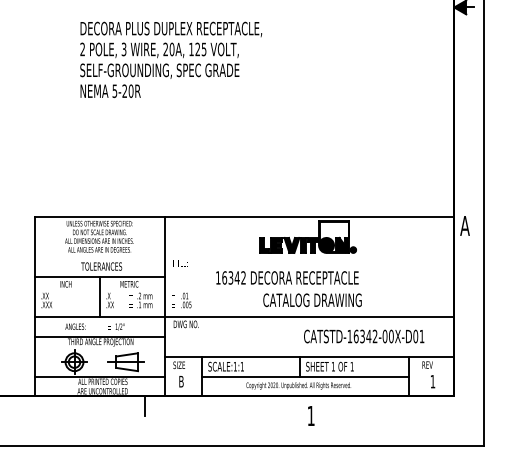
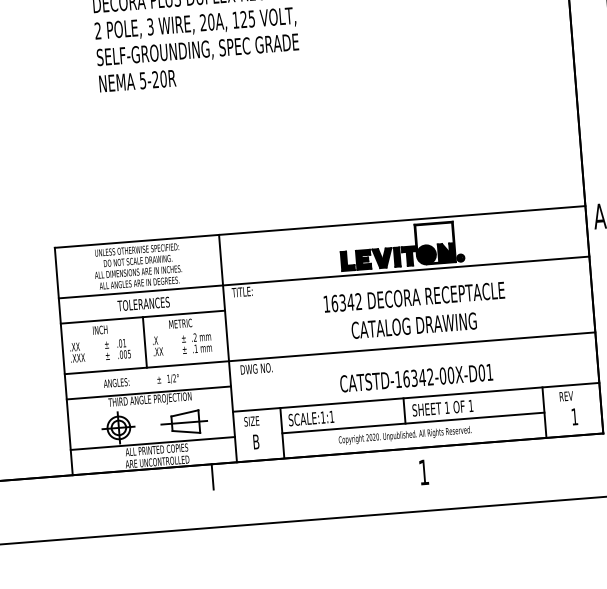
line: (244, 256) -> (323, 277), added
text: (287, 277) -> (414, 296), moved
text: (181, 300) -> (117, 349), moved
text: (364, 336) -> (416, 378), moved

